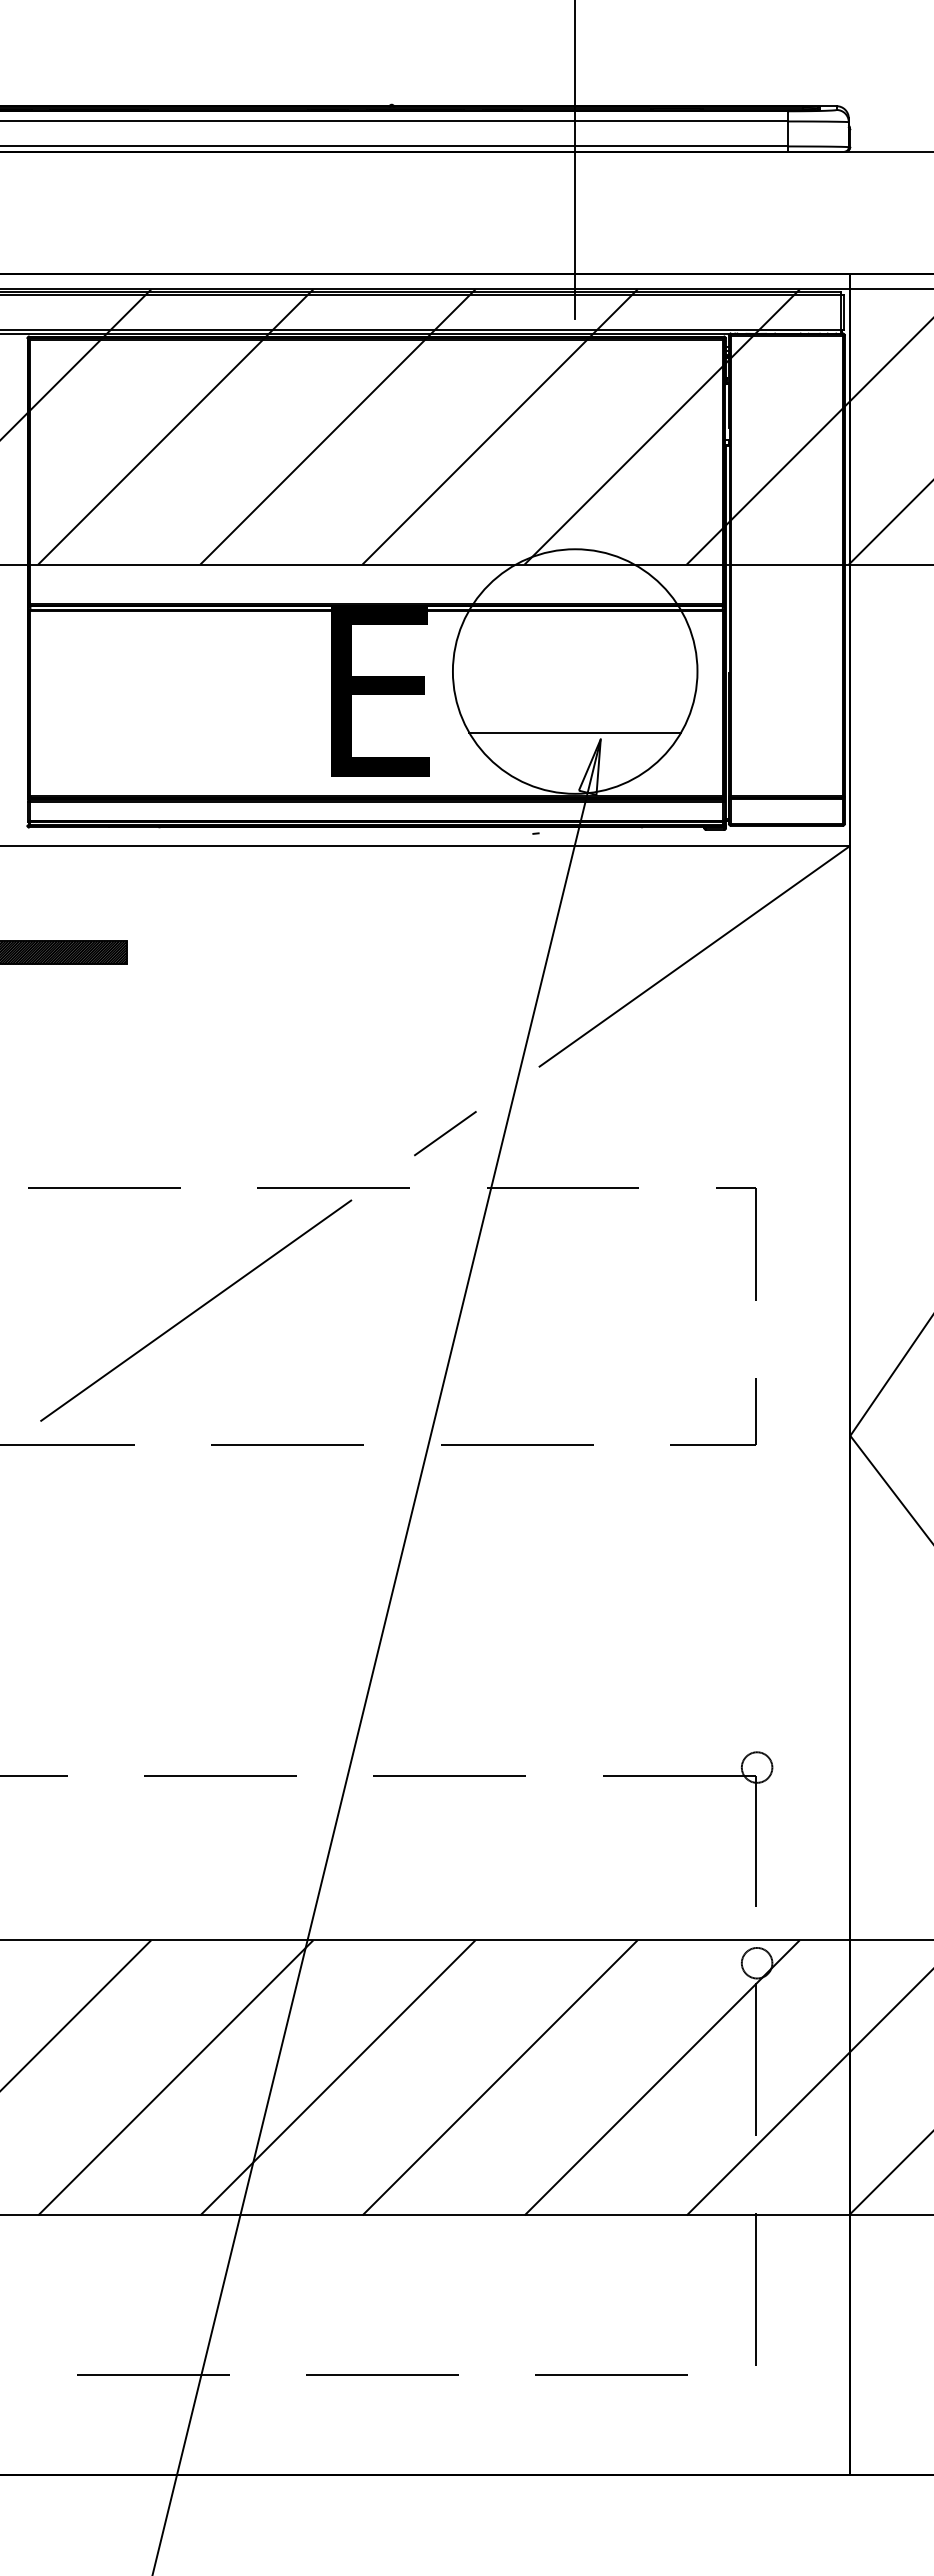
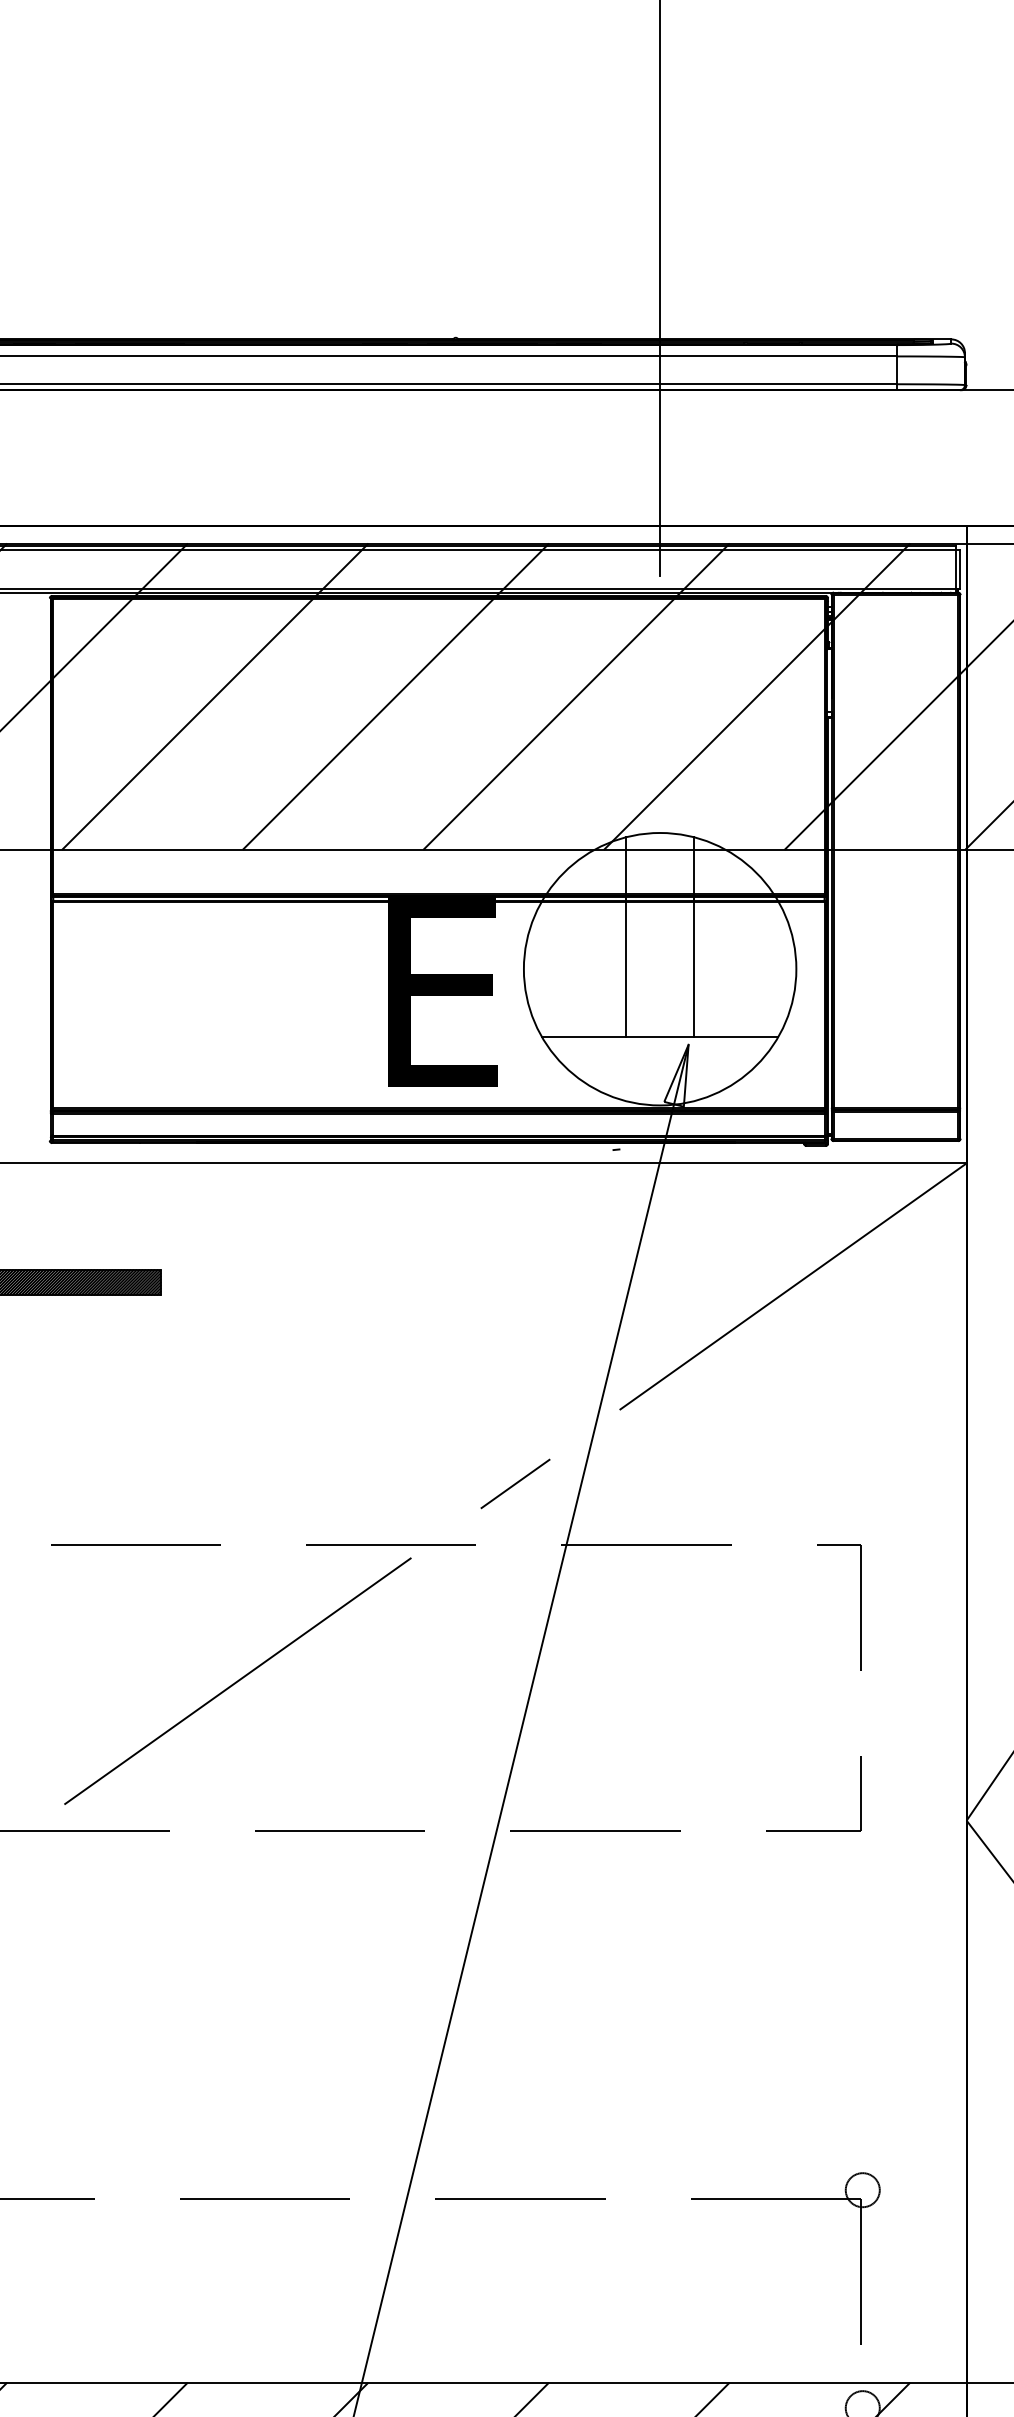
line: (544, 642) -> (625, 936), added
line: (605, 642) -> (693, 936), added

